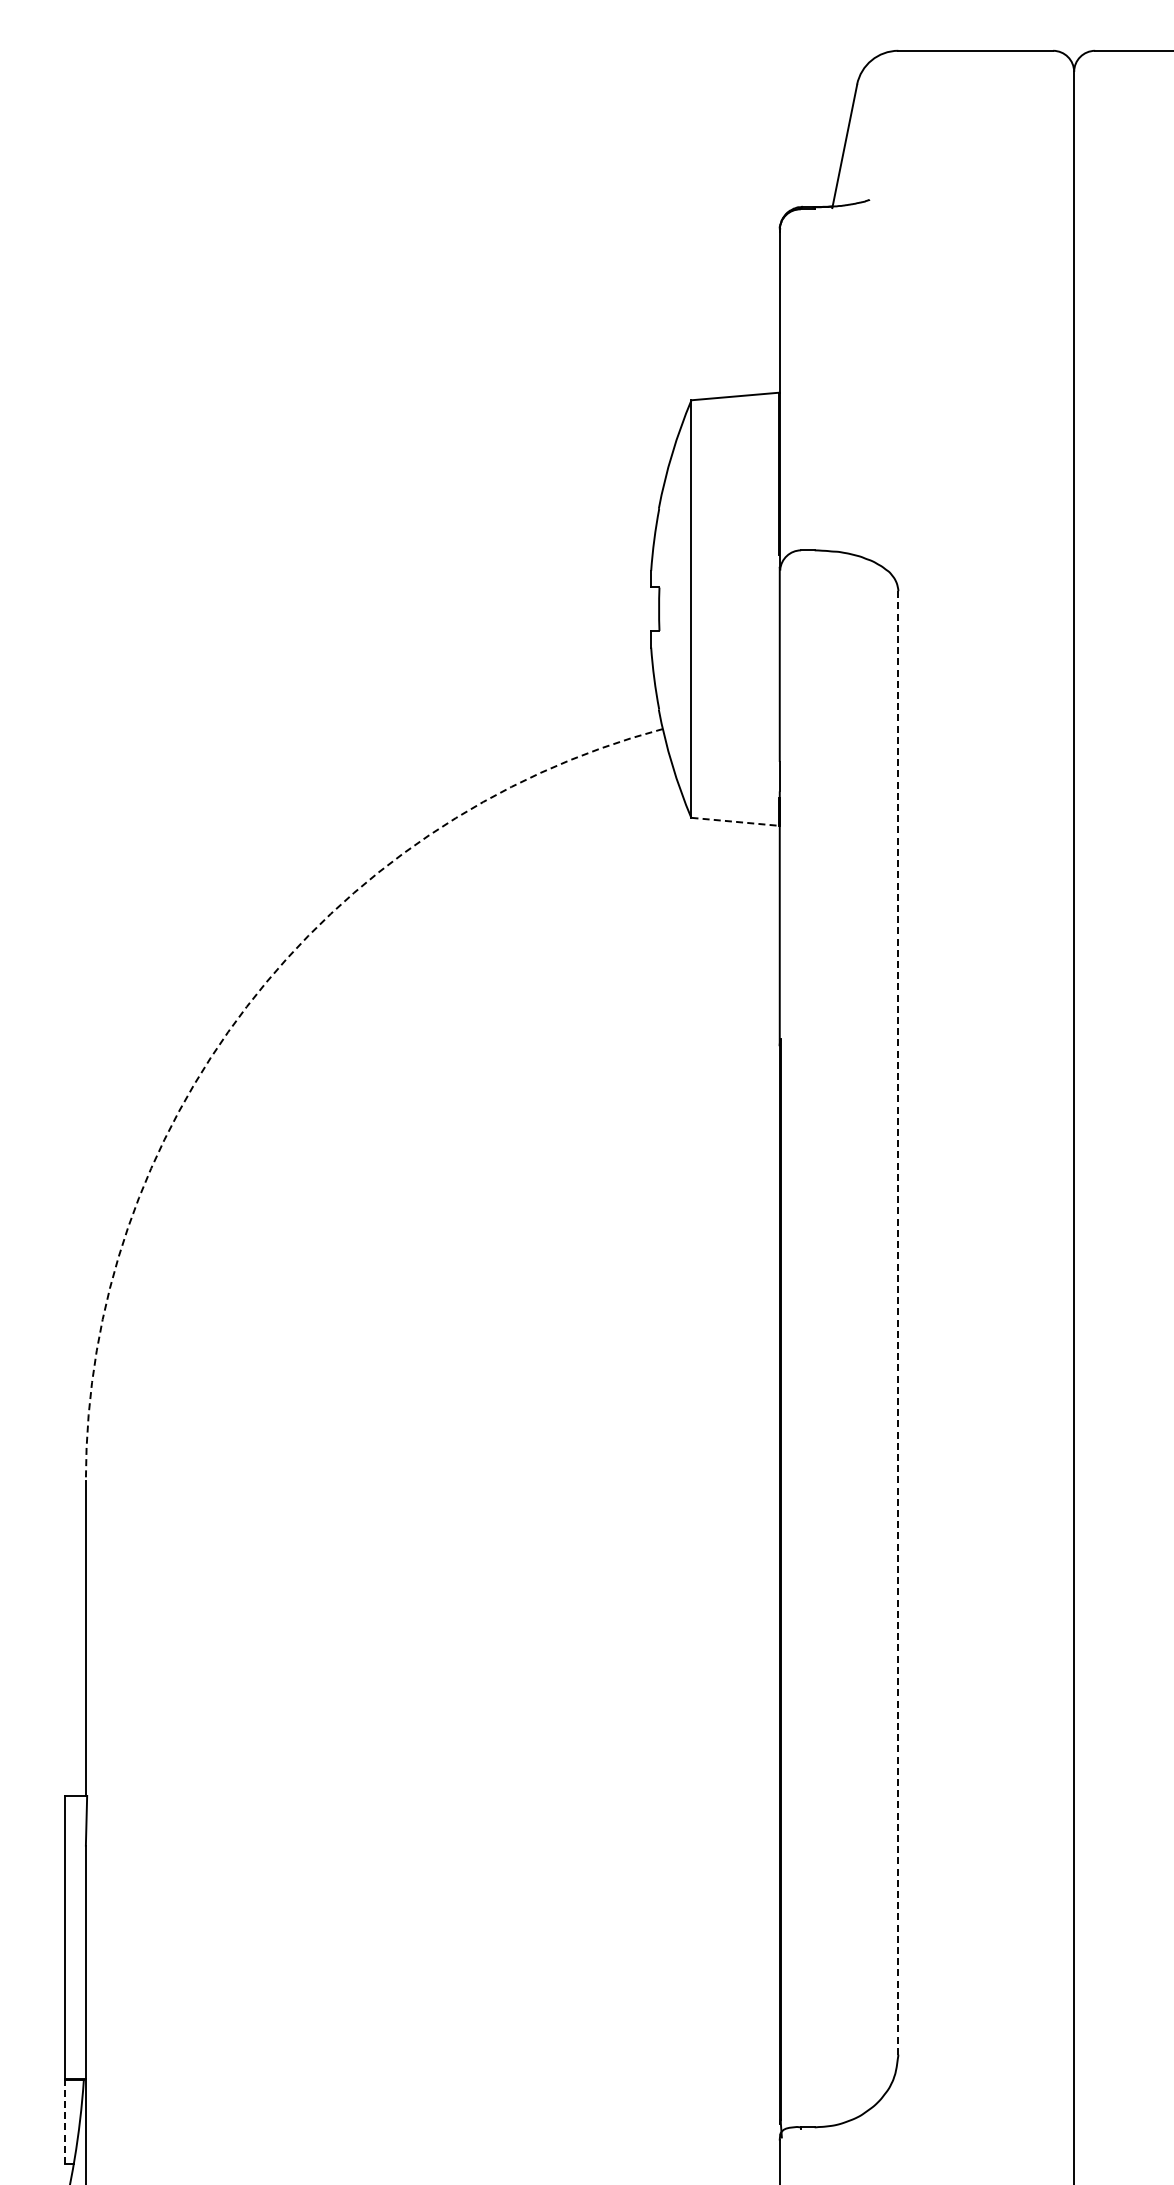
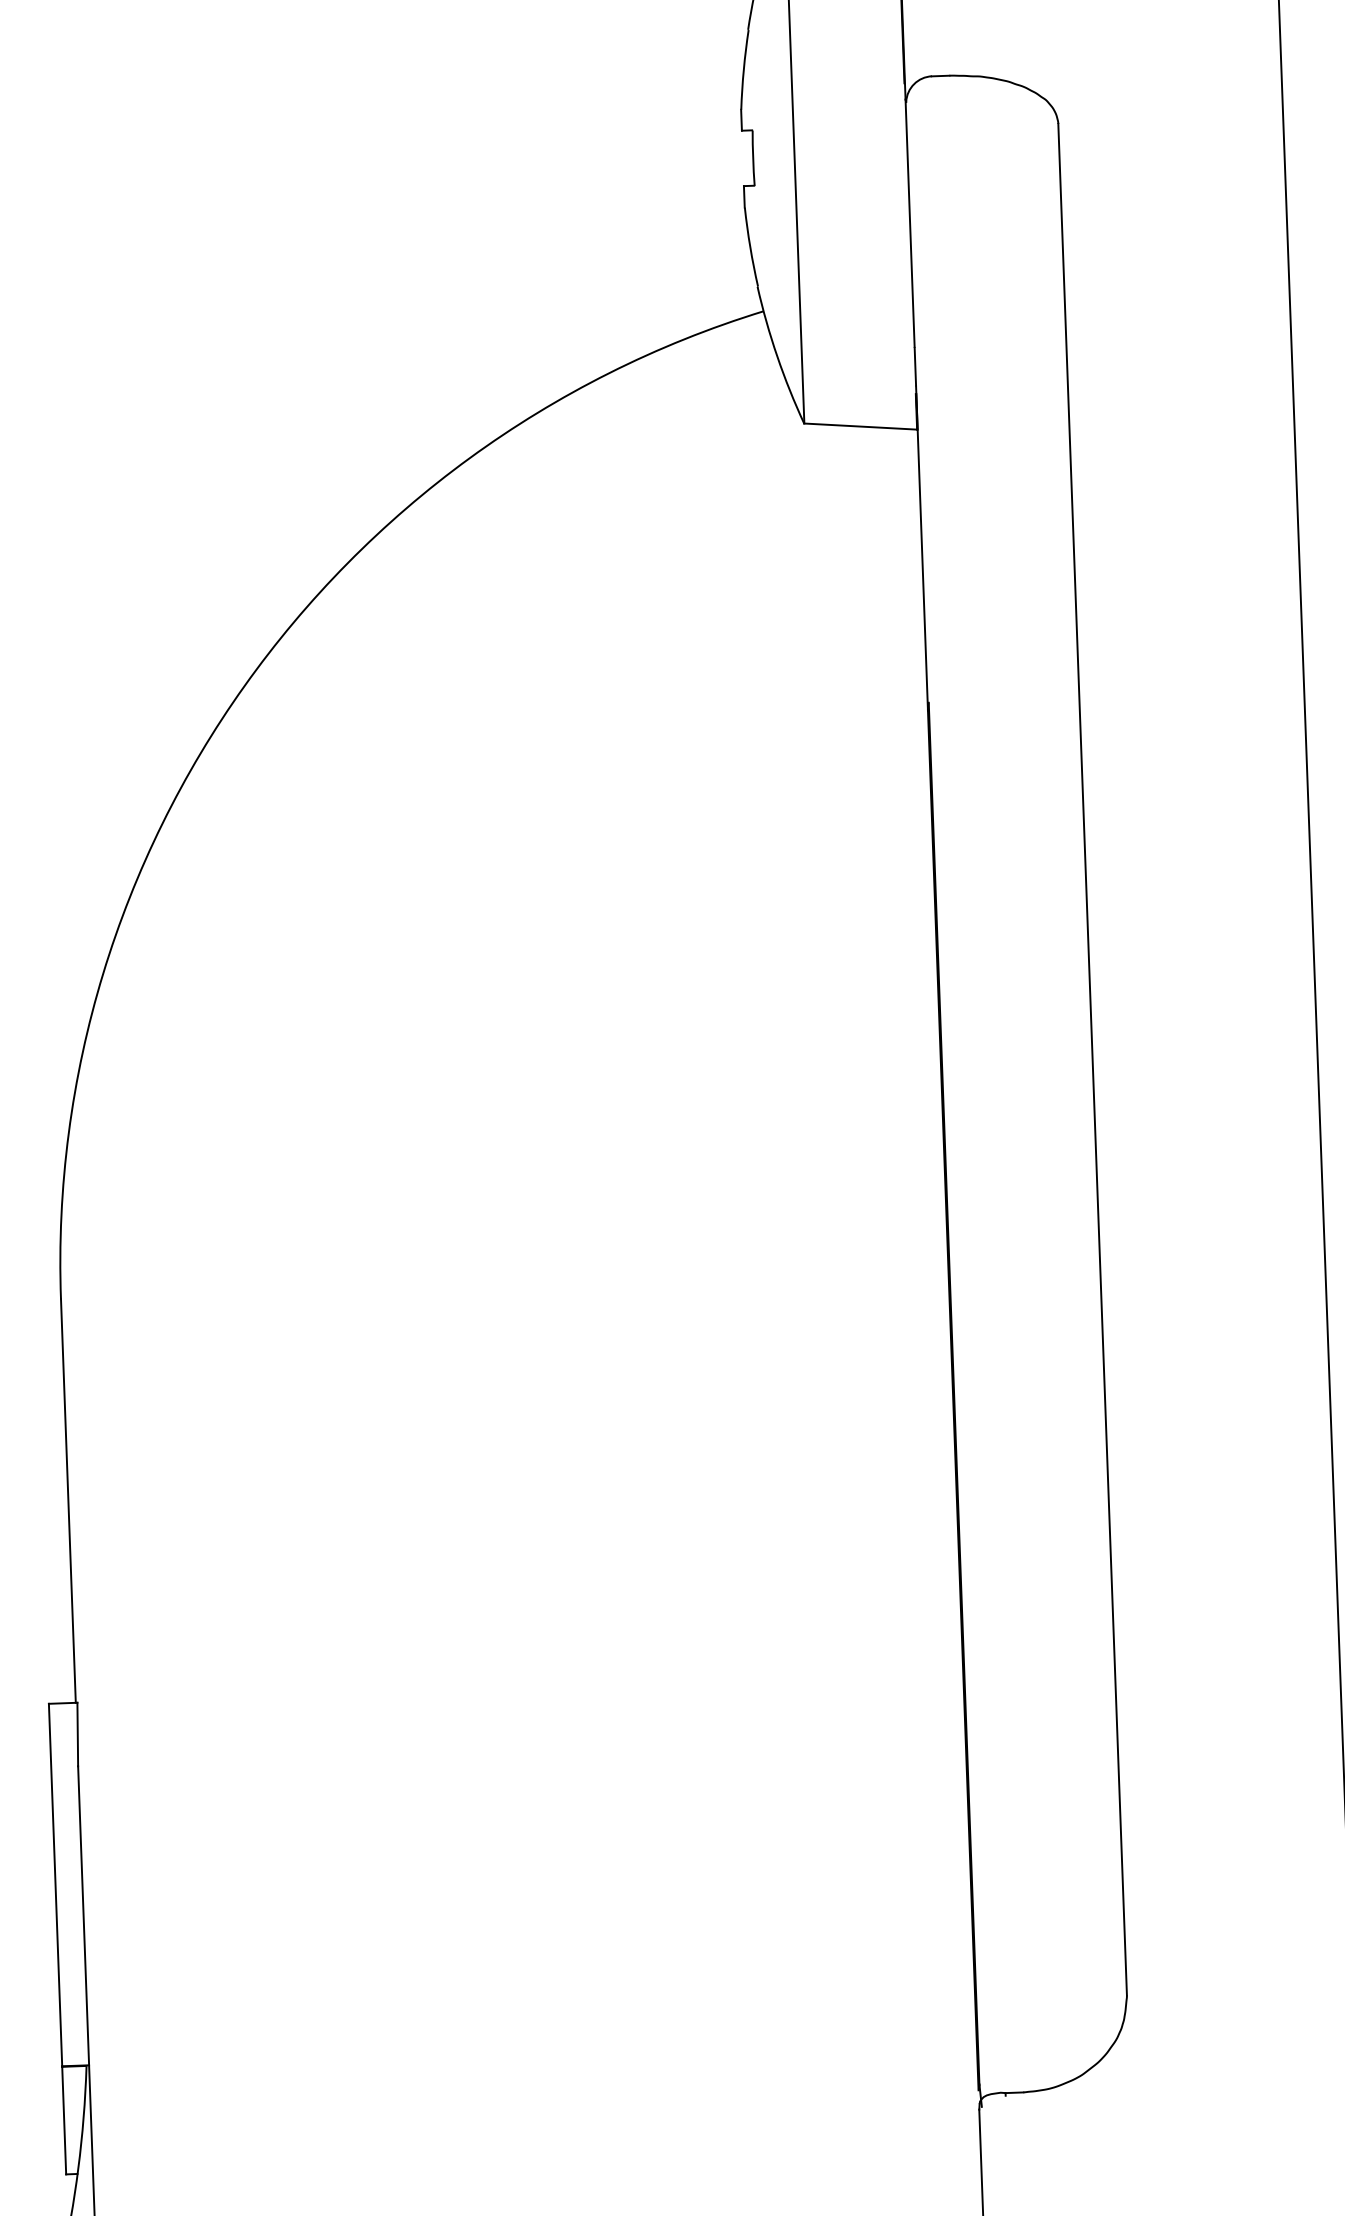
line: (735, 821) -> (860, 426), dashed -> solid
arc: (246, 1006) -> (244, 685), dashed -> solid
line: (898, 1322) -> (1092, 1059), dashed -> solid
line: (64, 2121) -> (63, 2120), dashed -> solid

